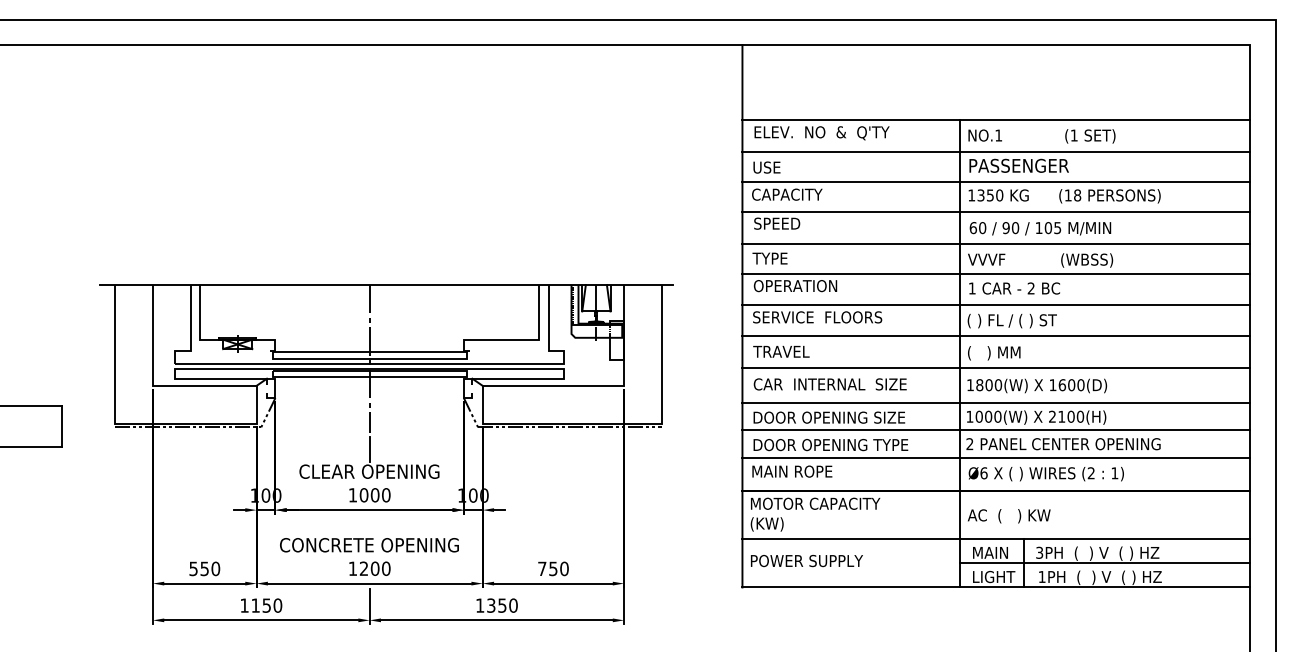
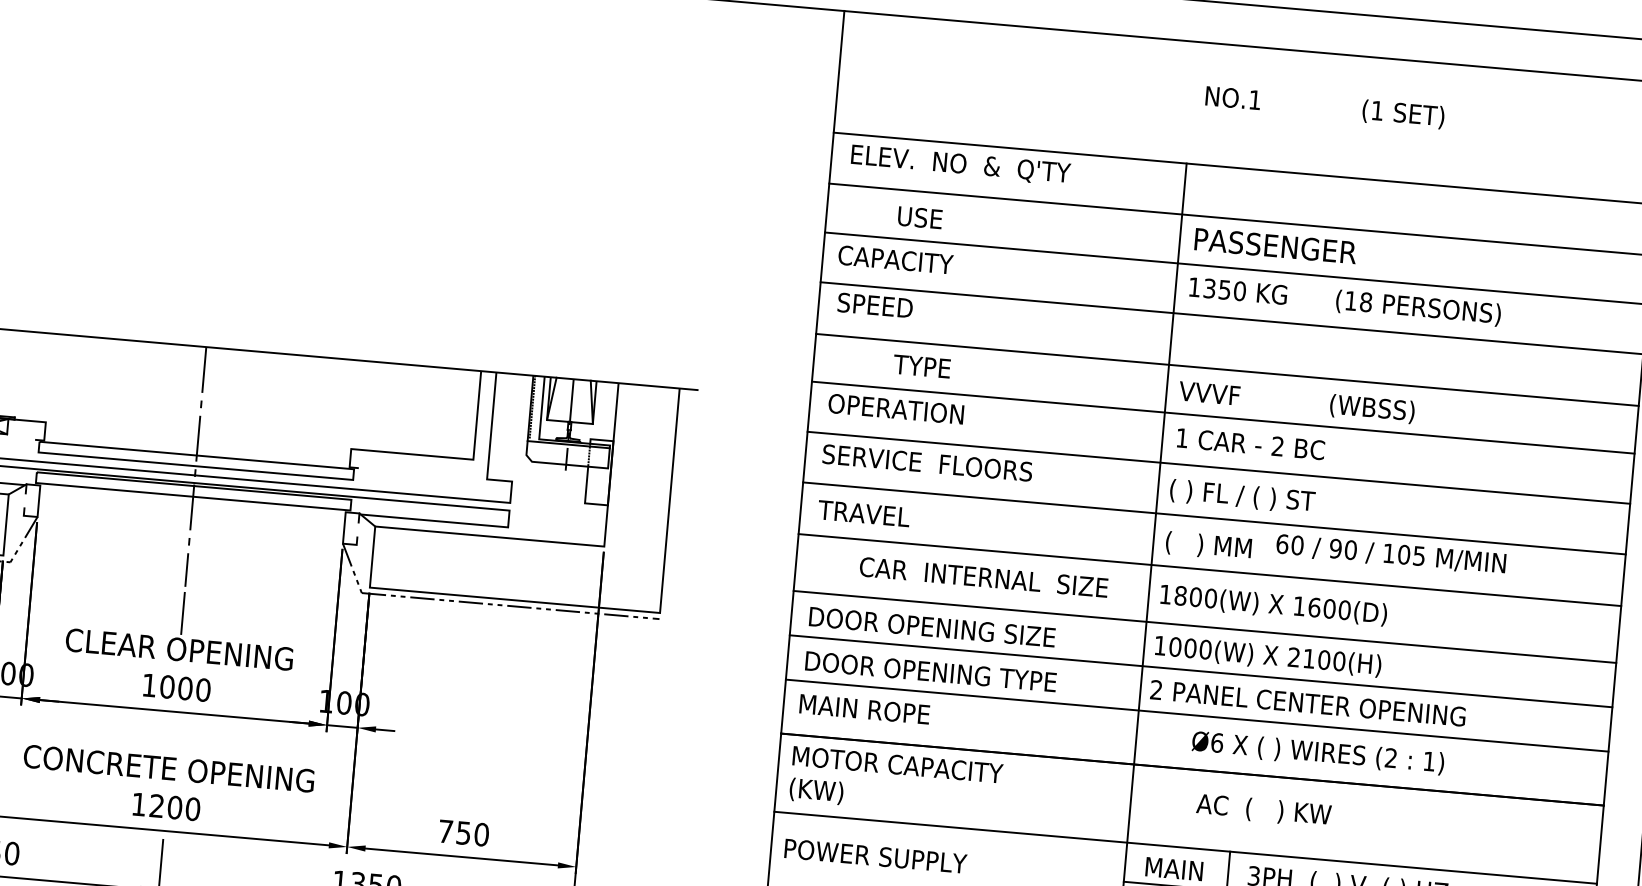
text: (1041, 136) -> (1324, 107), moved
text: (766, 167) -> (919, 217), moved
text: (1040, 228) -> (1391, 554), moved
text: (769, 258) -> (921, 366), moved
text: (829, 384) -> (982, 577), moved
text: (1045, 474) -> (1316, 753), moved
text: (1009, 516) -> (1264, 811), moved

